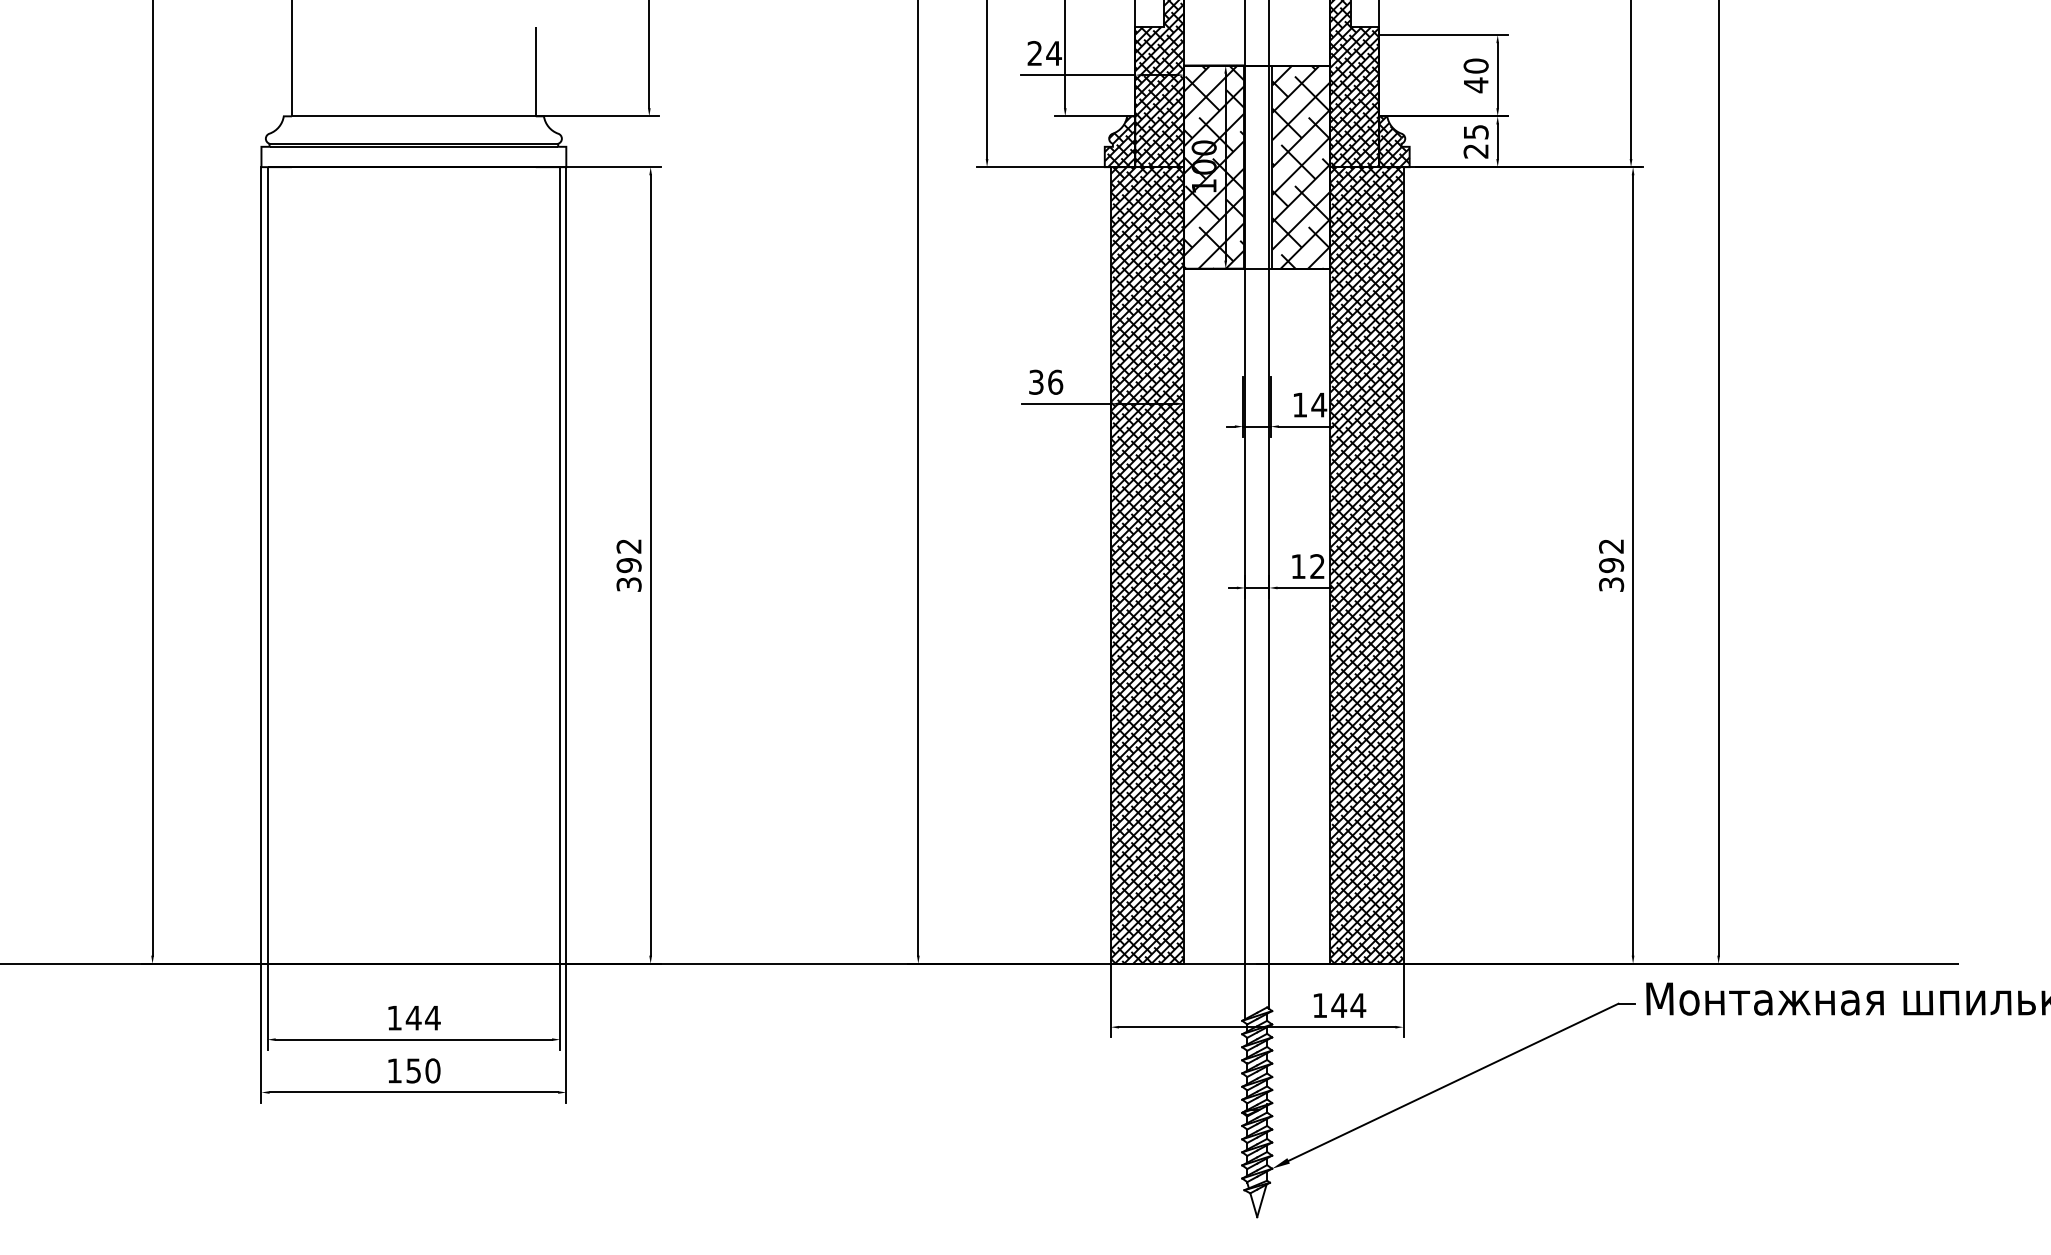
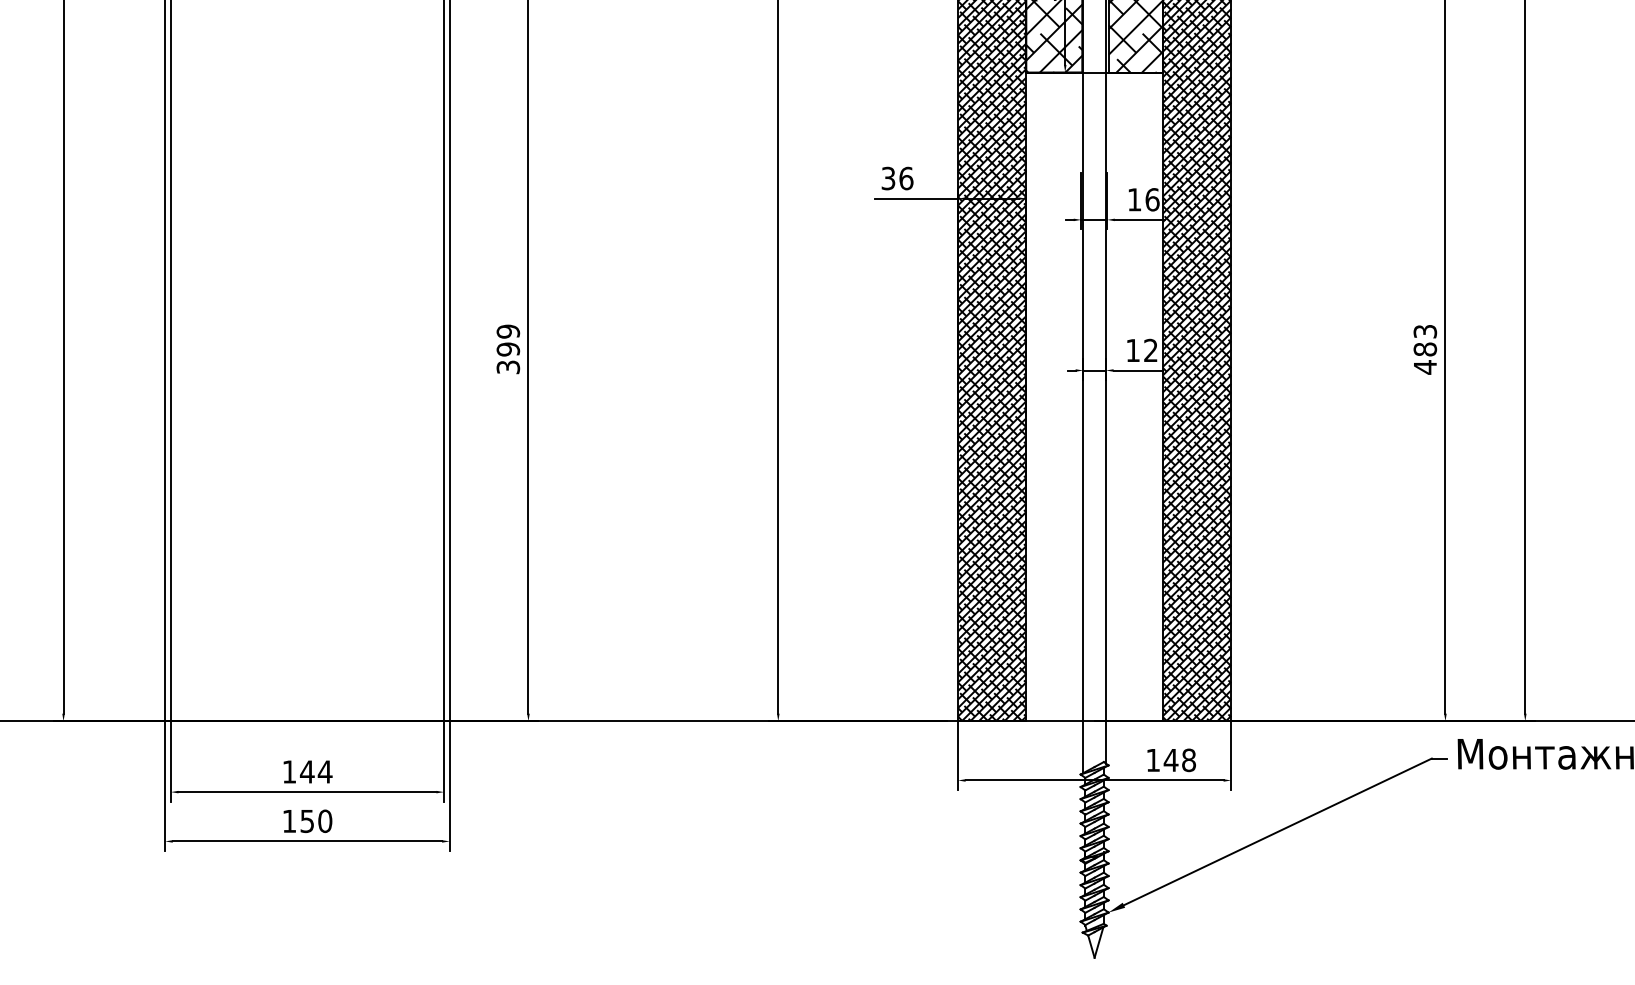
text: (1319, 404) -> (1152, 199), 14 -> 16
text: (628, 545) -> (507, 330), 392 -> 399
text: (1611, 565) -> (1425, 349), 392 -> 483
text: (1358, 1005) -> (1189, 760), 144 -> 148

